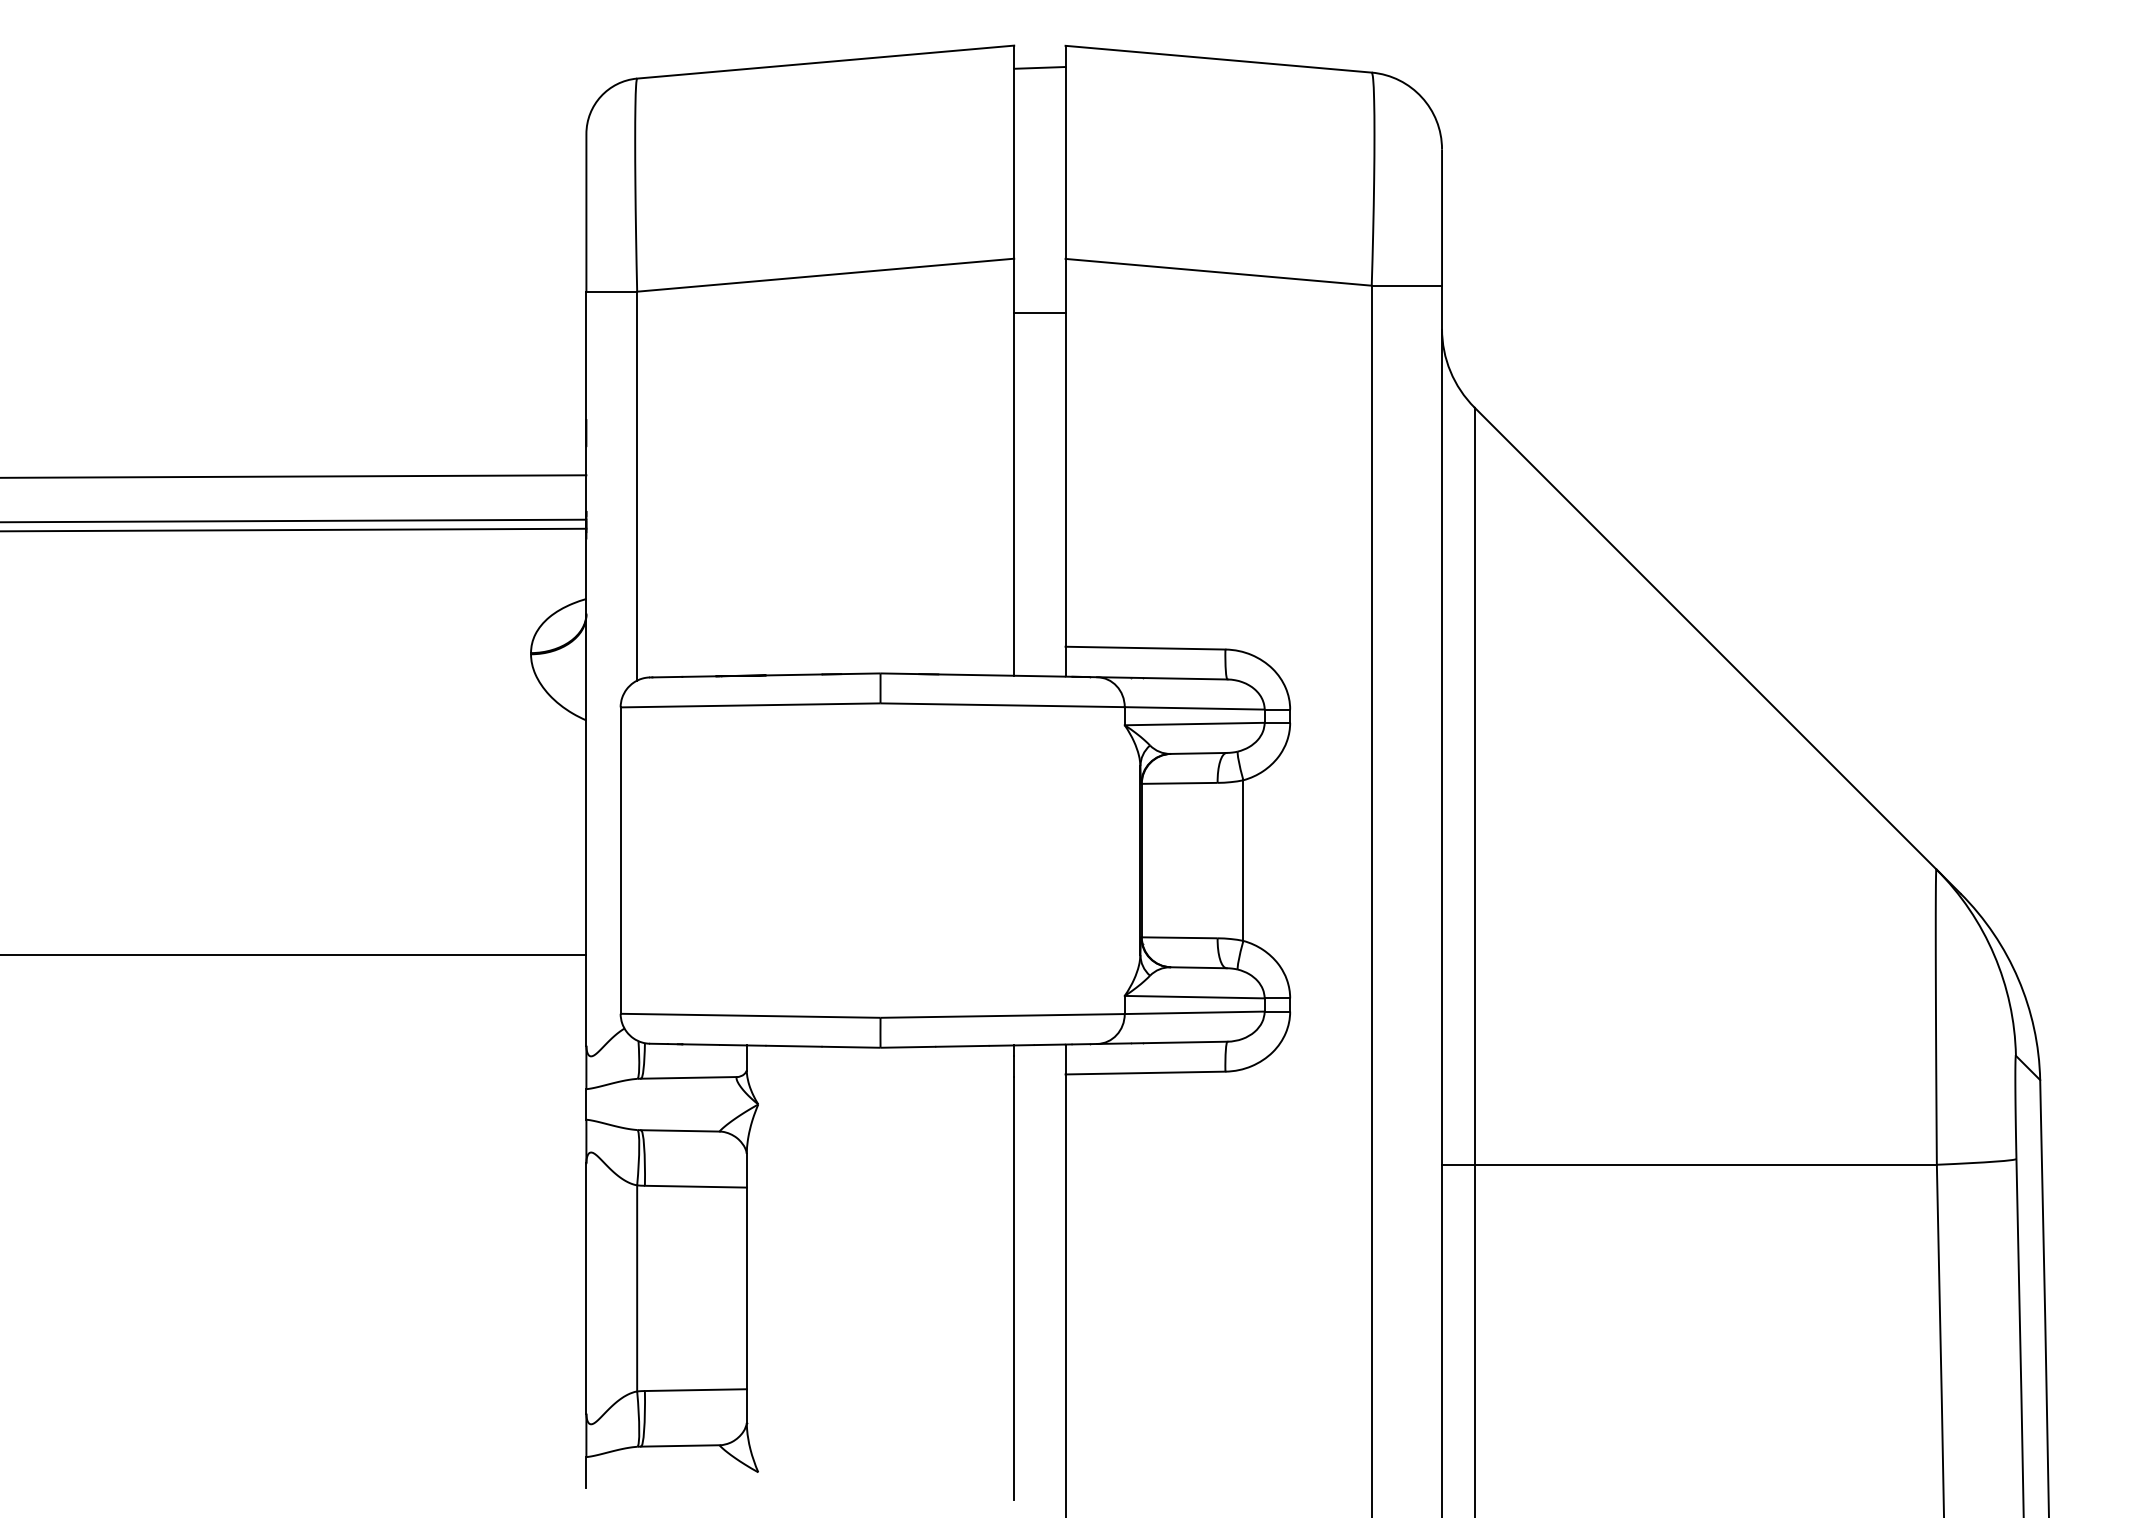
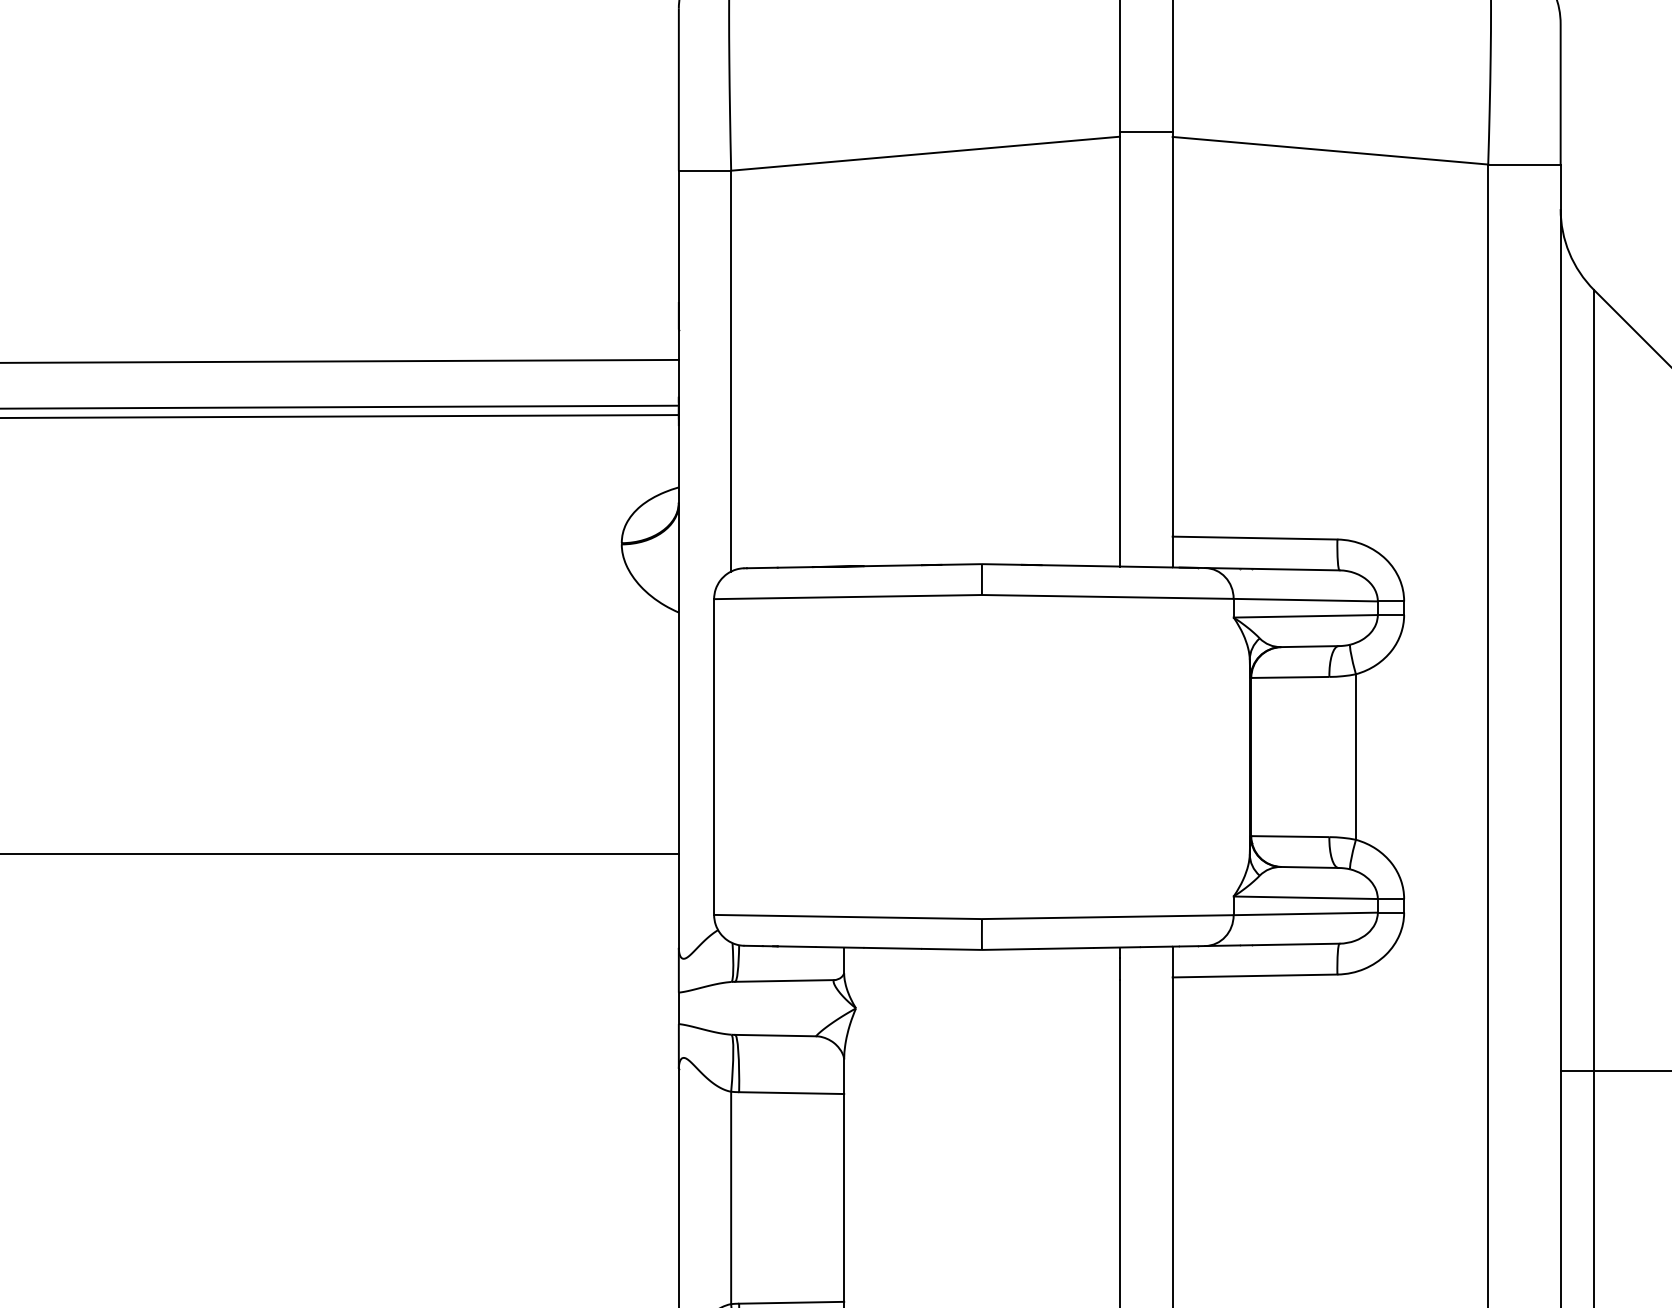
line: (1039, 313) -> (1145, 132), moved

